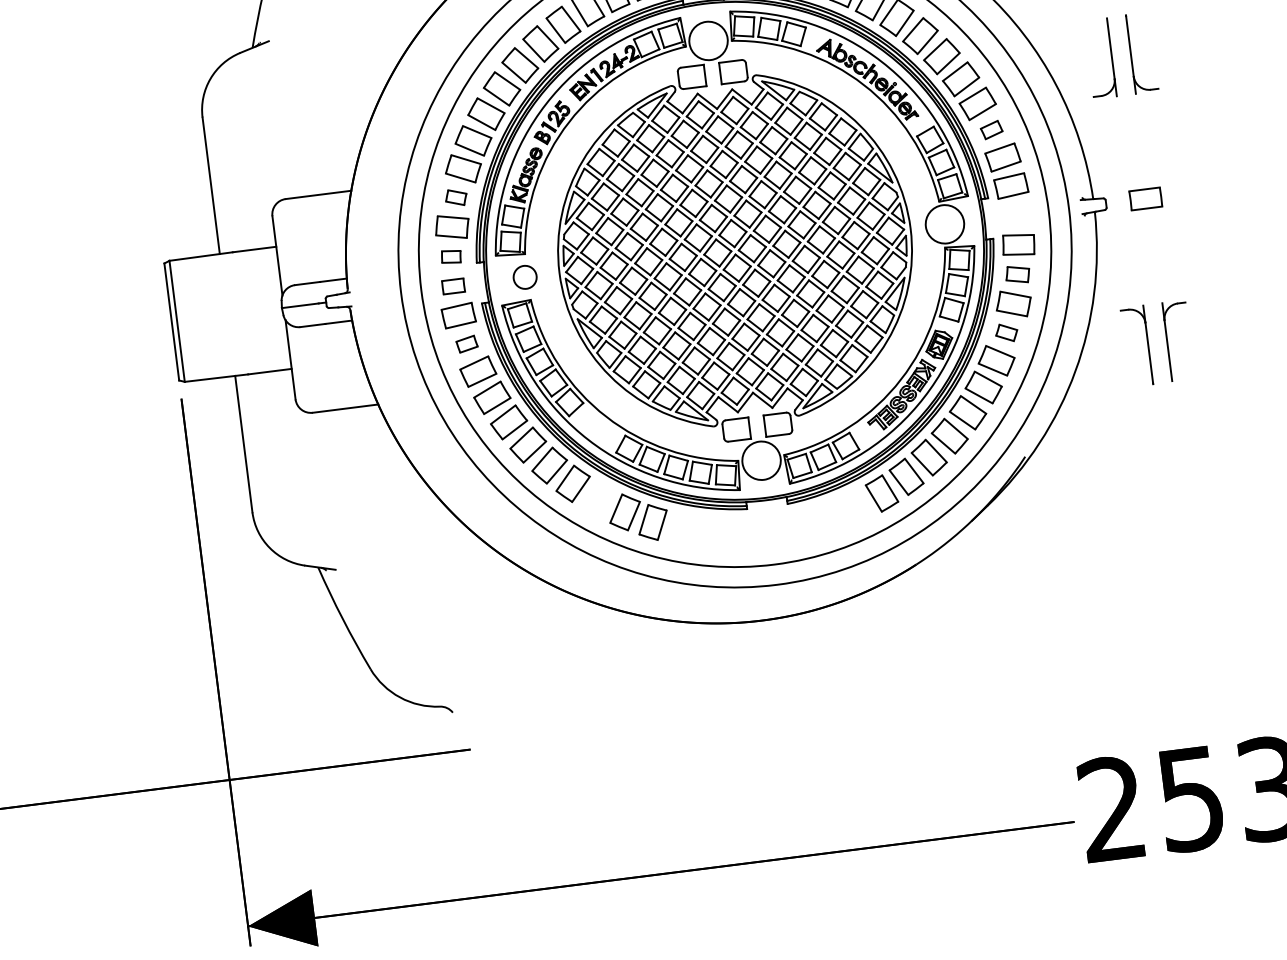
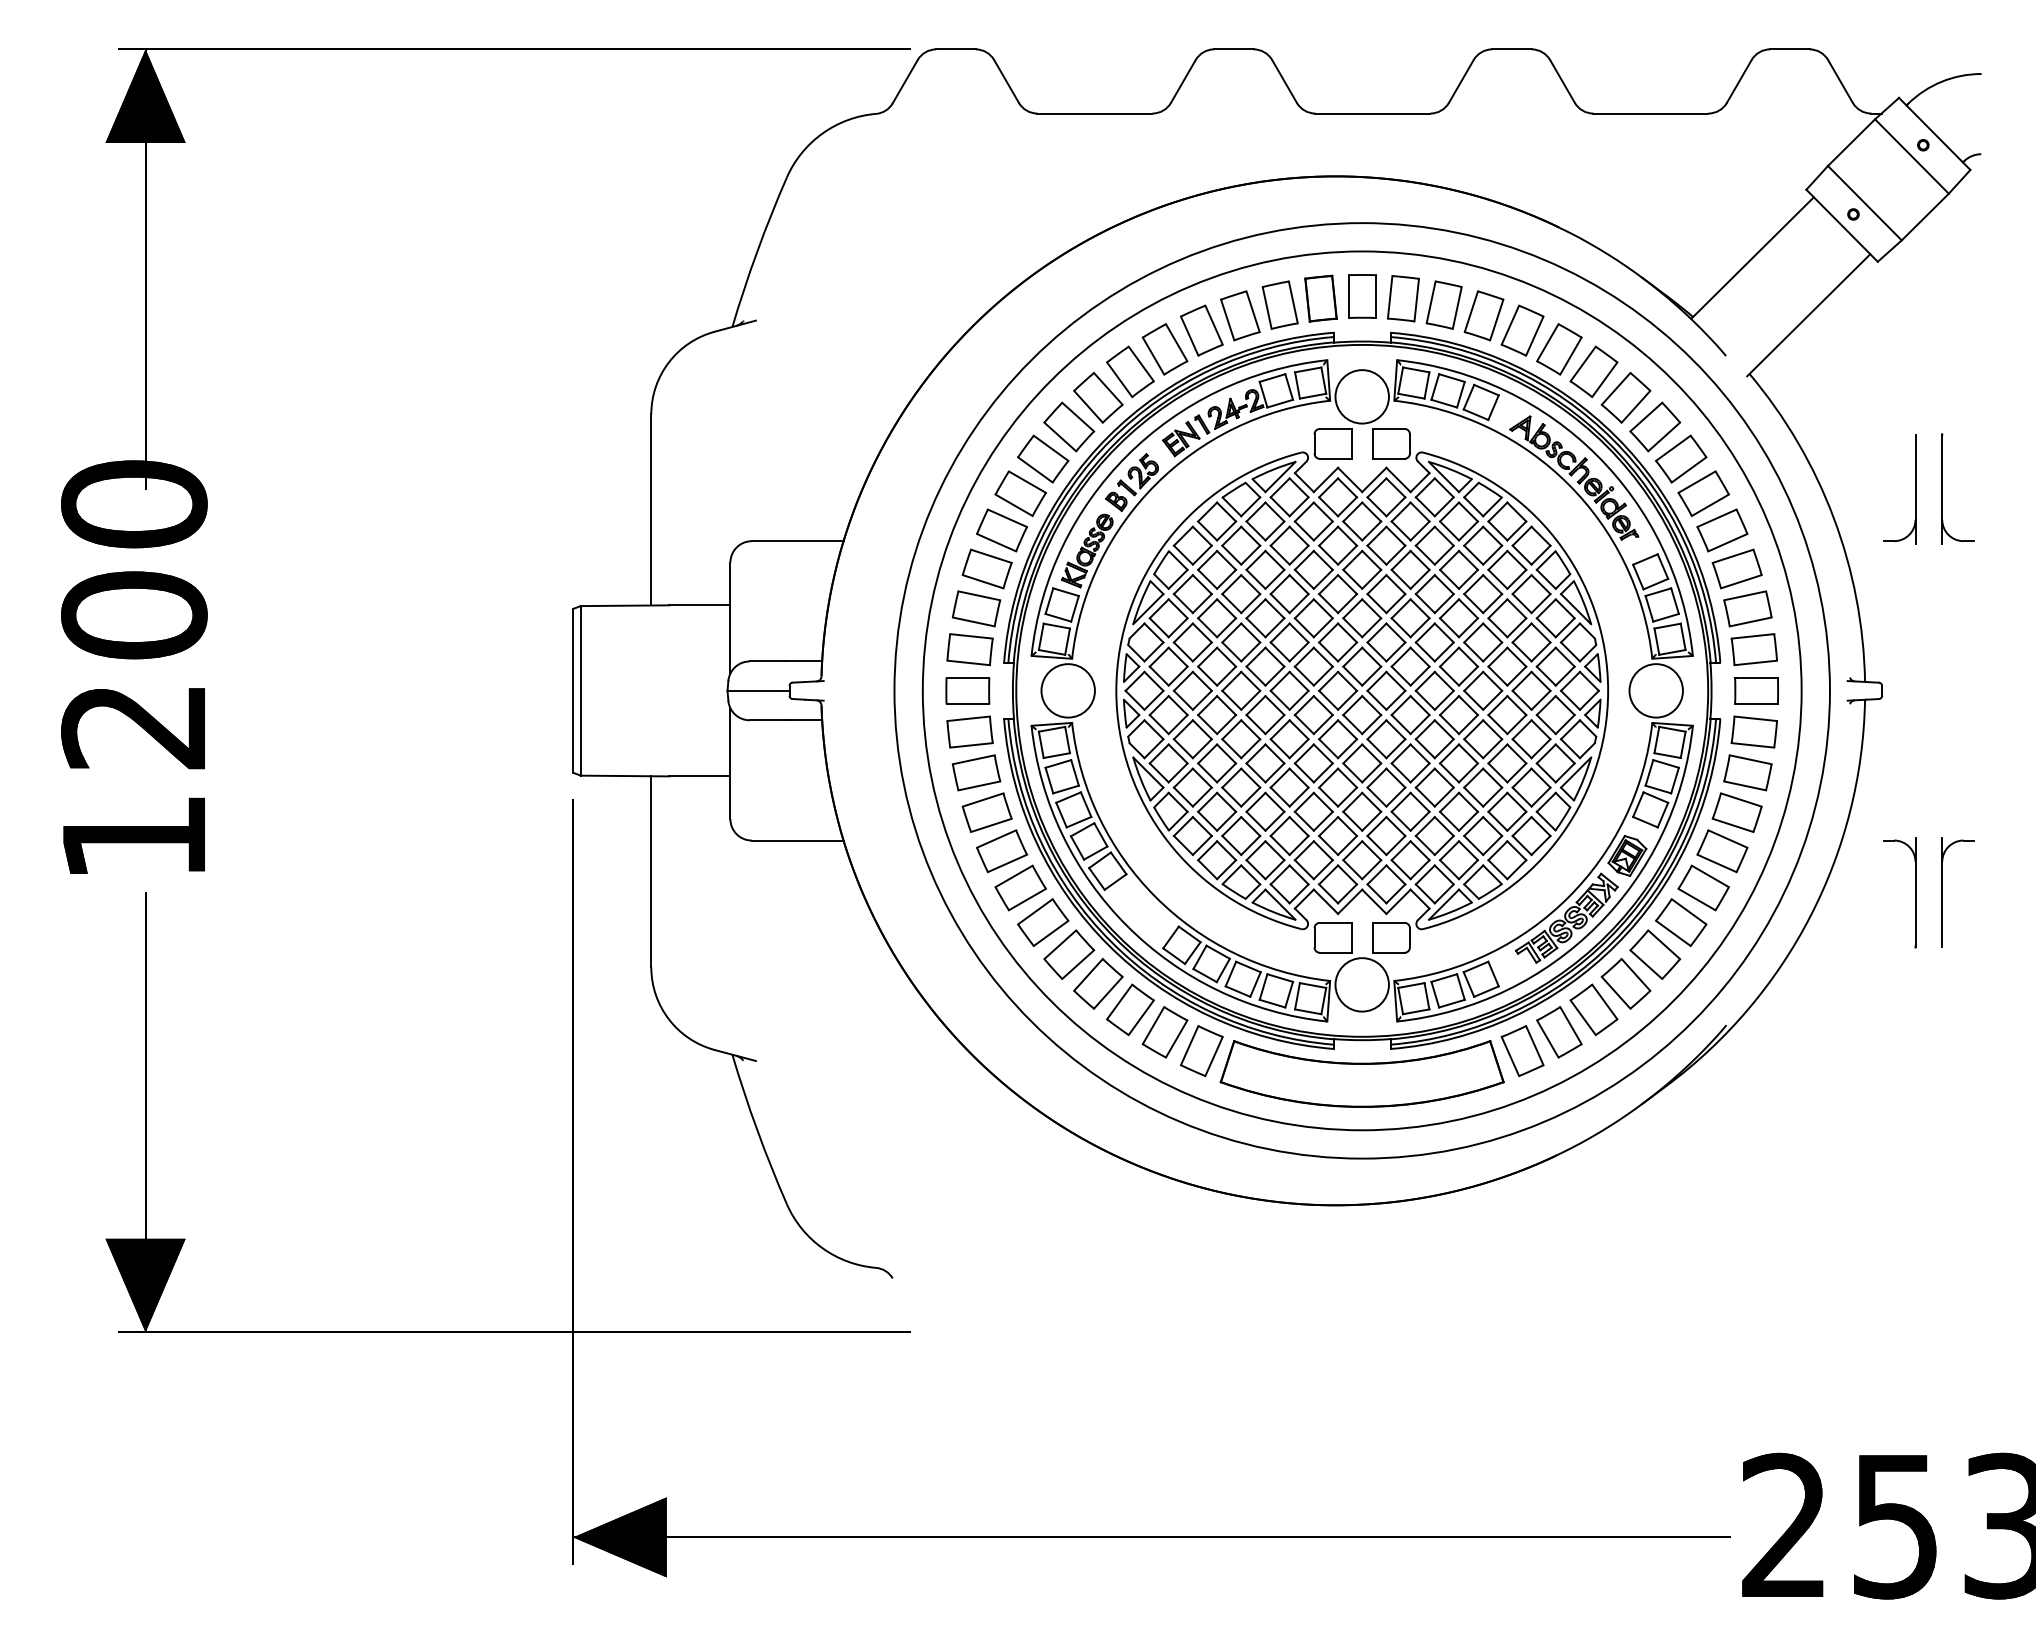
part: (991, 129) -> (1736, 568), size x1.67
part: (455, 197) -> (986, 568), size x1.67
part: (1145, 198) -> (1756, 690), moved
part: (450, 256) -> (969, 649), size x1.67
part: (1017, 274) -> (1747, 772), size x1.43
circle: (524, 277) -> (1067, 690), size x1.67
part: (453, 286) -> (967, 690), size x1.43
part: (1006, 333) -> (1722, 851), size x1.67
part: (467, 343) -> (976, 772), size x1.67
part: (598, 499) -> (1130, 1009), added
part: (769, 524) -> (1361, 1073), added

